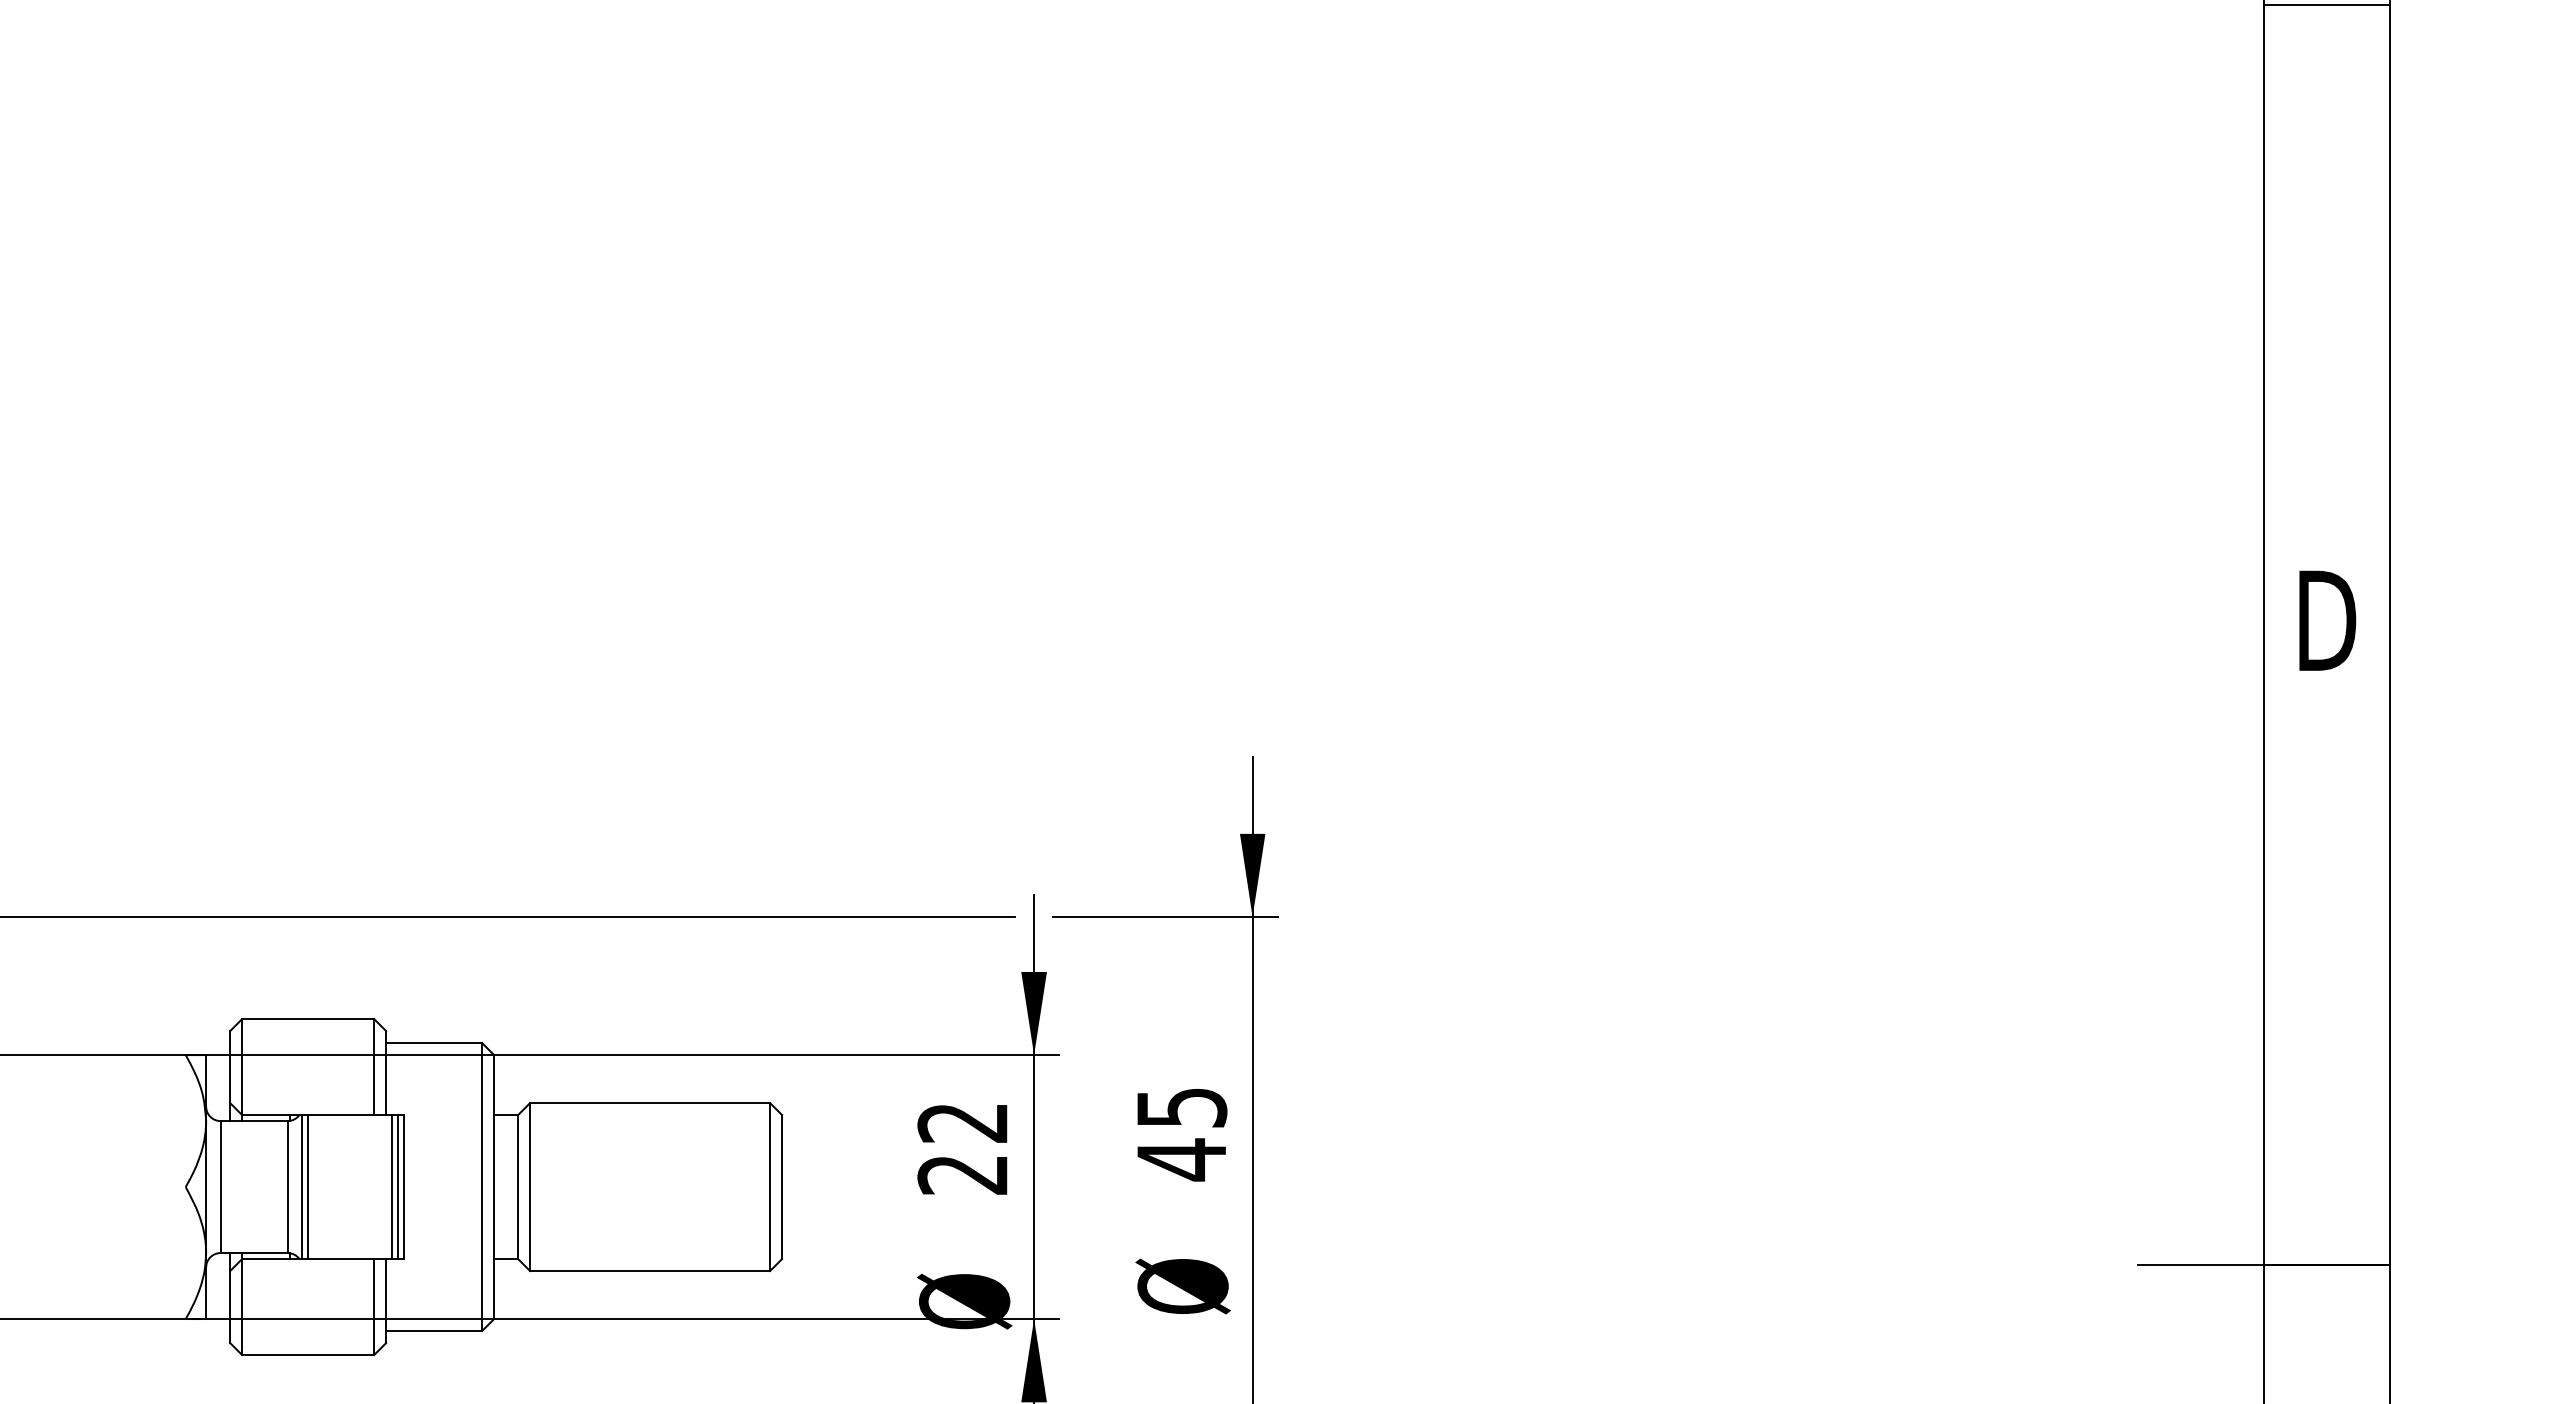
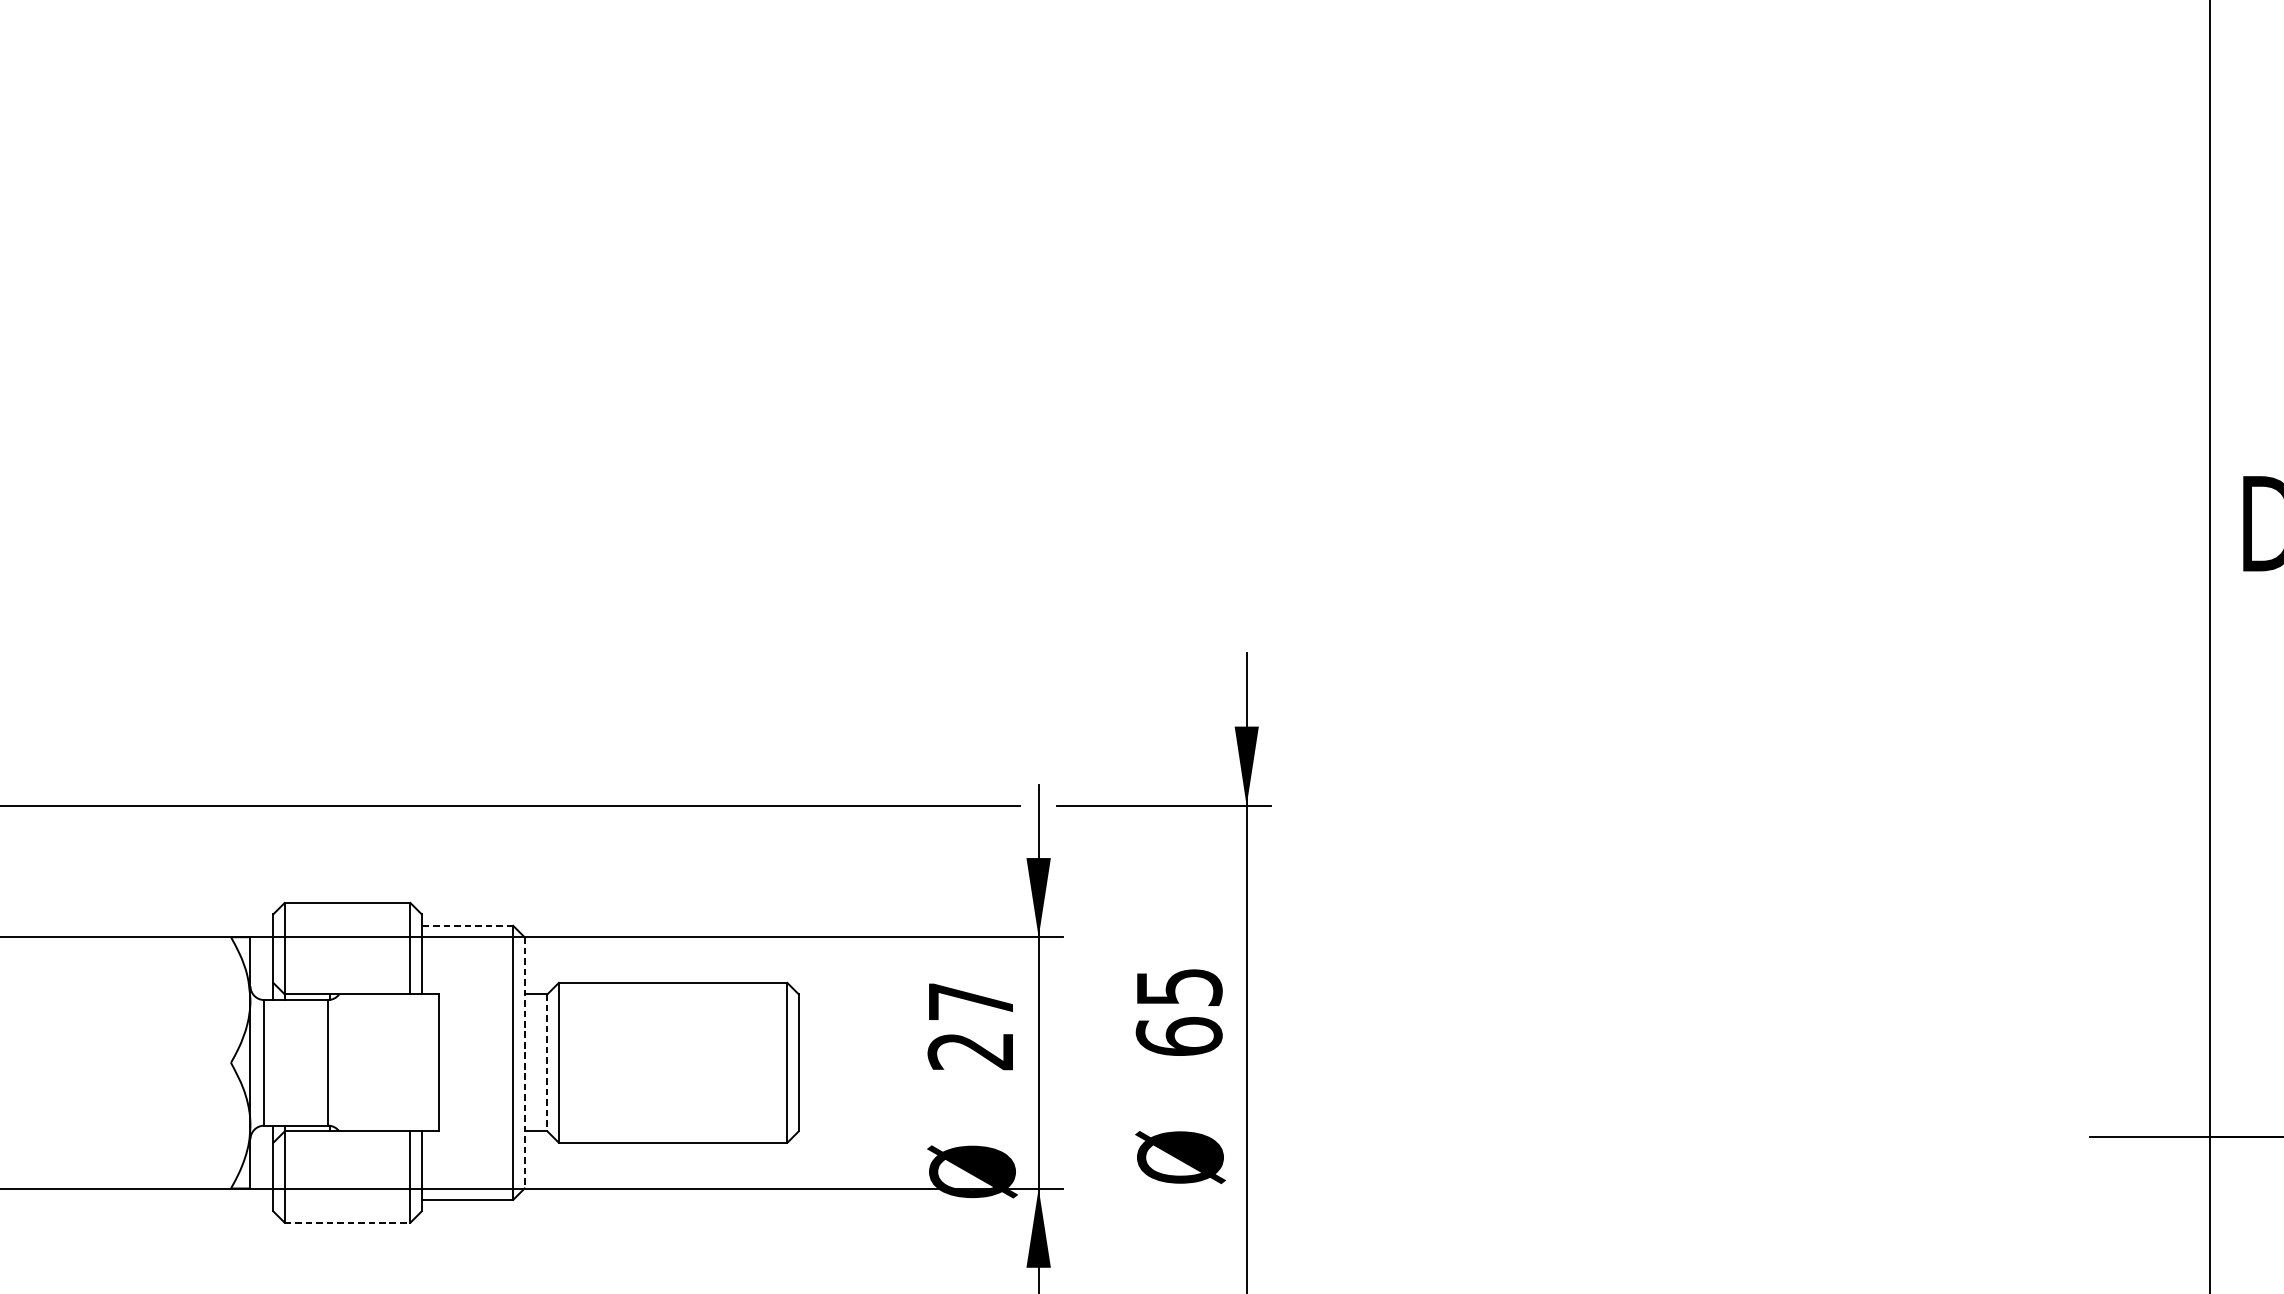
line: (434, 1043) -> (467, 926), solid -> dashed
text: (962, 1122) -> (970, 1001), 22 -> 27
text: (1181, 1159) -> (1178, 1036), 45 -> 65
line: (302, 1187) -> (342, 1063), removed
line: (308, 1187) -> (347, 1063), removed
line: (392, 1187) -> (427, 1063), removed
line: (398, 1187) -> (433, 1063), removed
line: (494, 1187) -> (524, 1063), solid -> dashed
line: (518, 1187) -> (547, 1063), solid -> dashed
line: (308, 1355) -> (347, 1223), solid -> dashed

